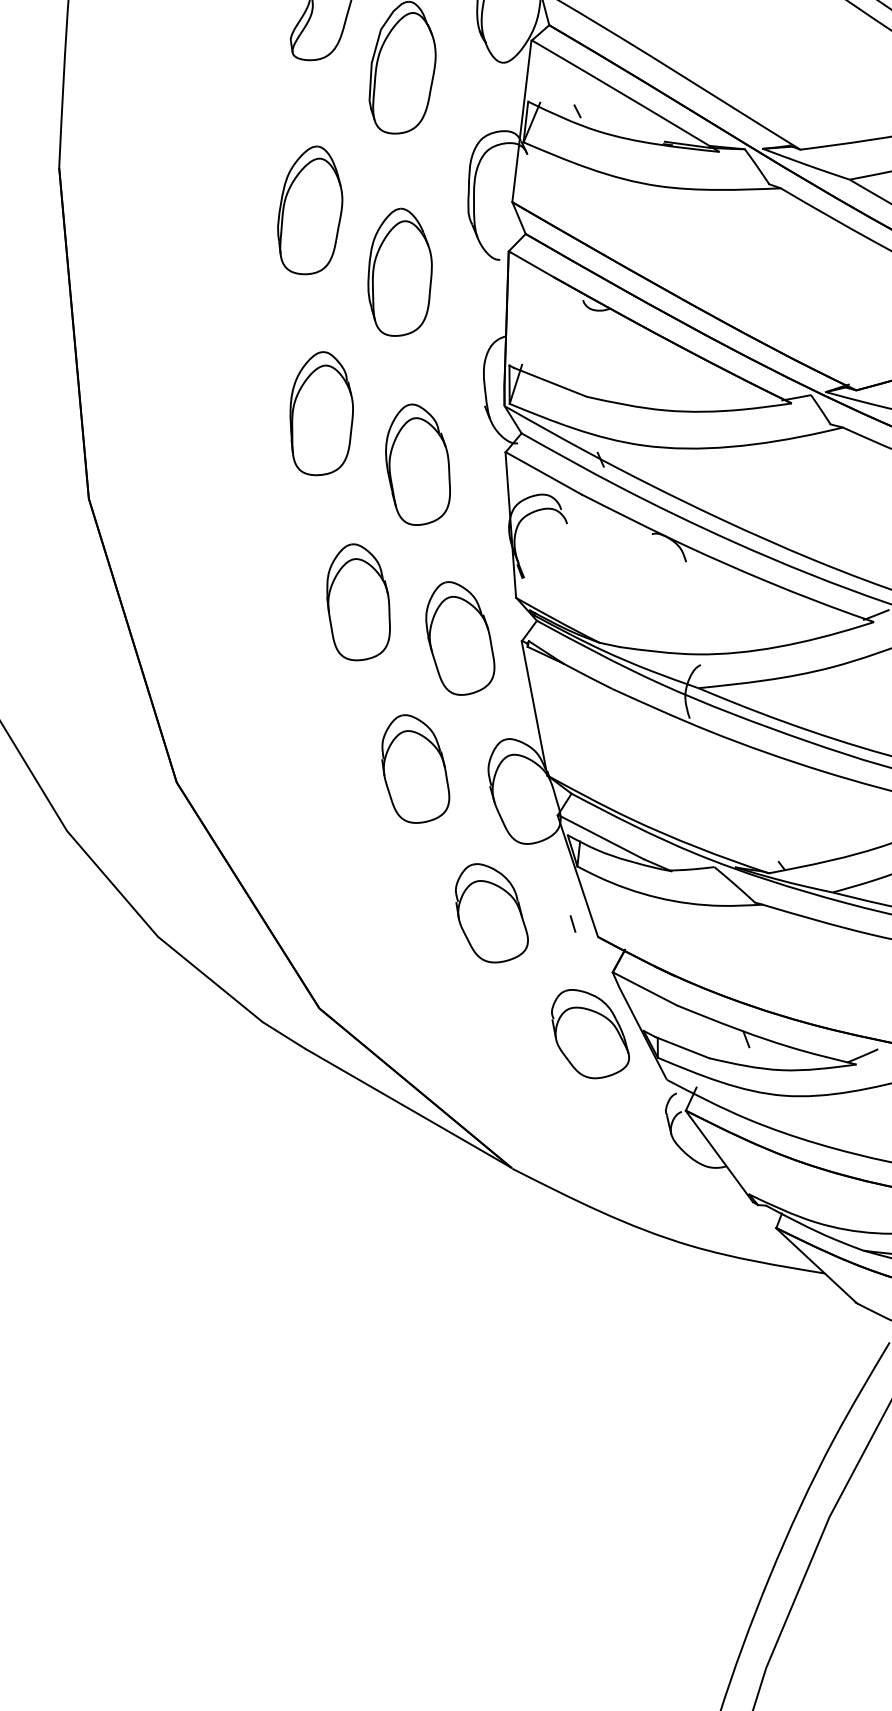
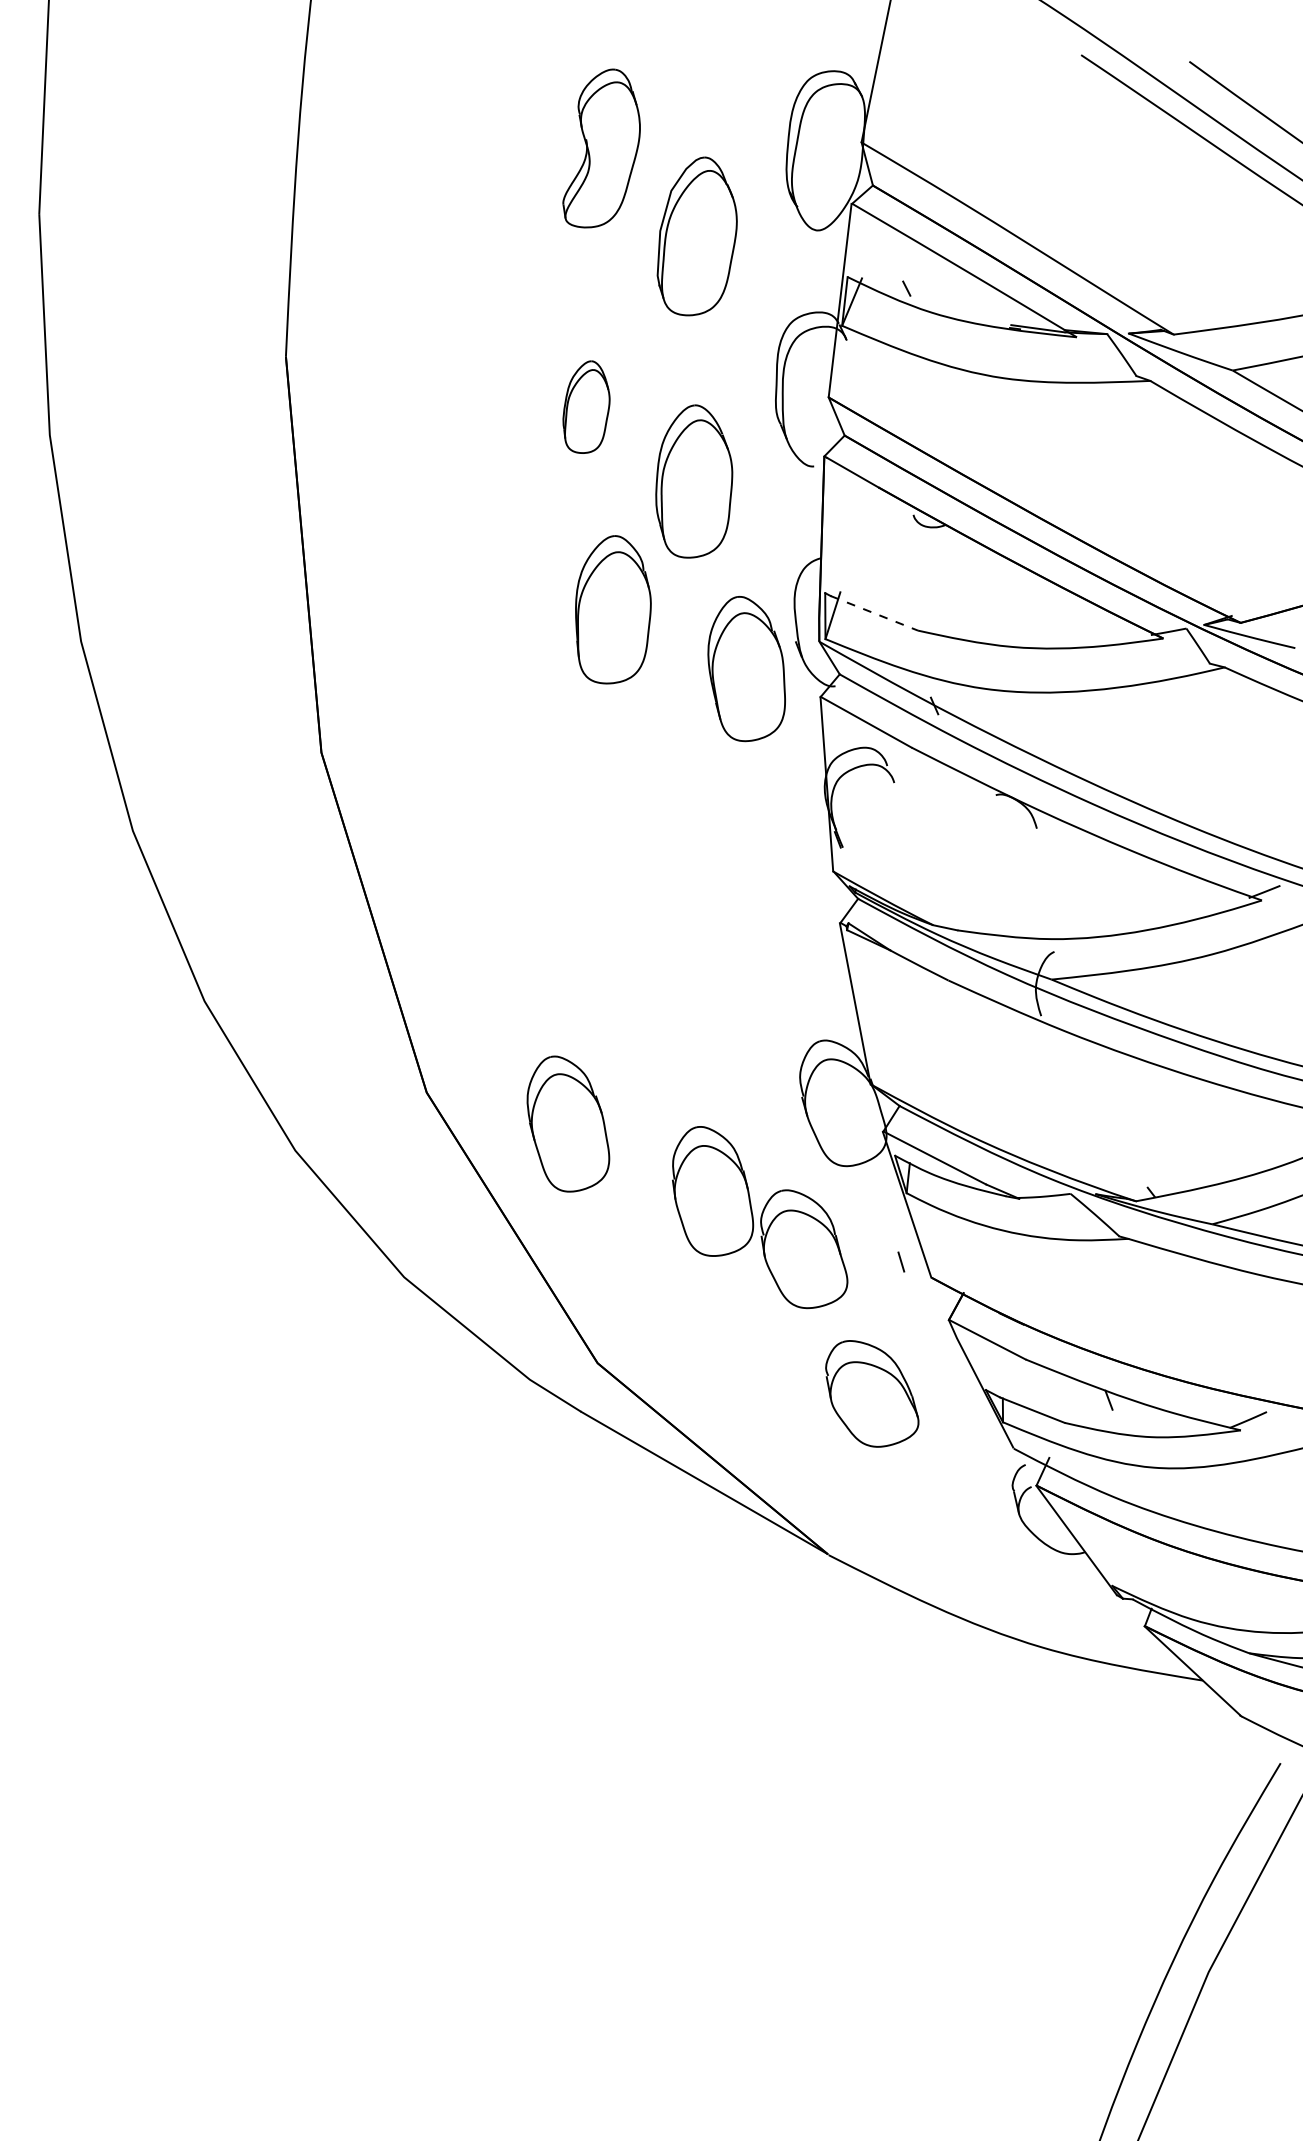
part: (310, 209) -> (586, 406), size x0.6
line: (550, 382) -> (874, 613), solid -> dashed
part: (321, 413) -> (613, 609), moved
part: (417, 465) -> (746, 669), moved
part: (358, 602) -> (644, 876), removed
part: (460, 638) -> (568, 1123), moved
part: (416, 769) -> (713, 1191), moved
part: (590, 1033) -> (872, 1393), moved

